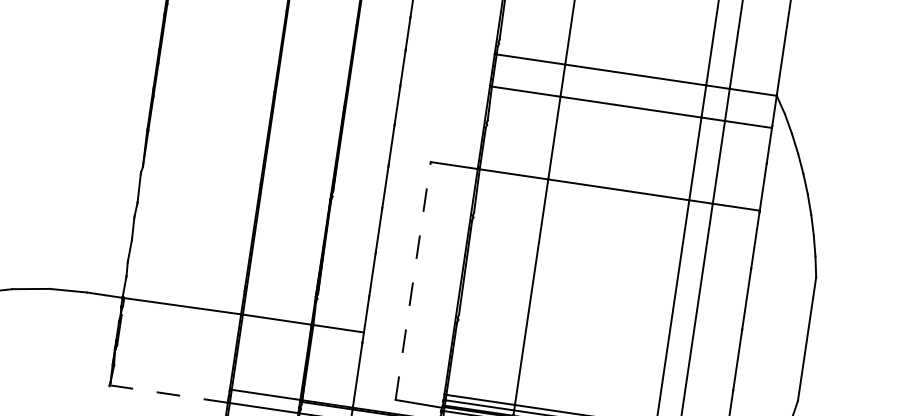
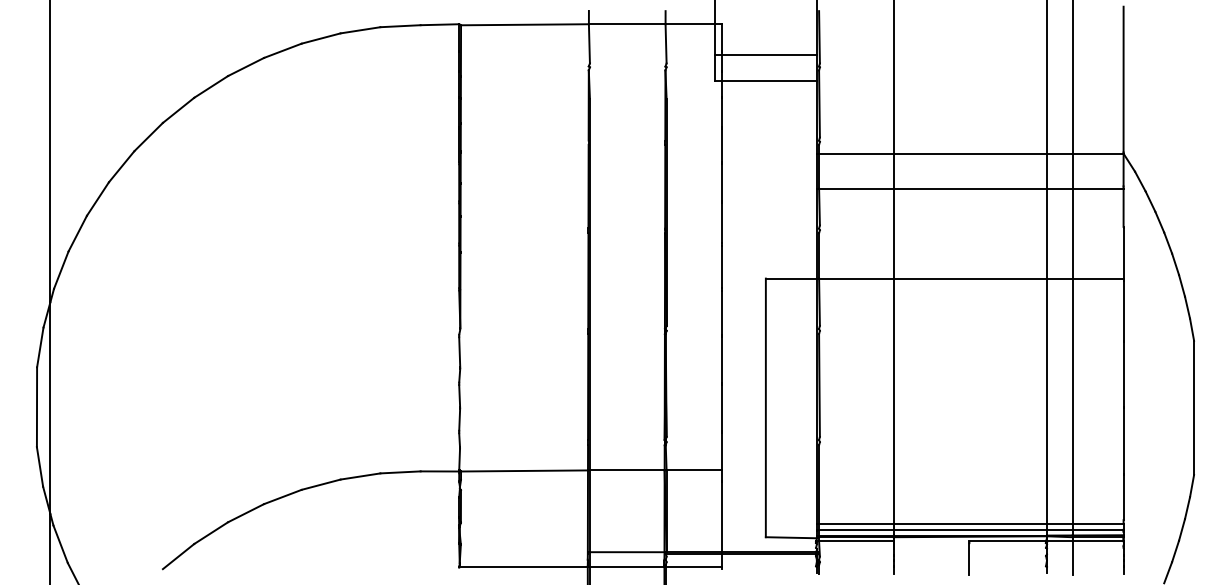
line: (412, 280) -> (765, 407), dashed -> solid
line: (169, 394) -> (524, 566), dashed -> solid

